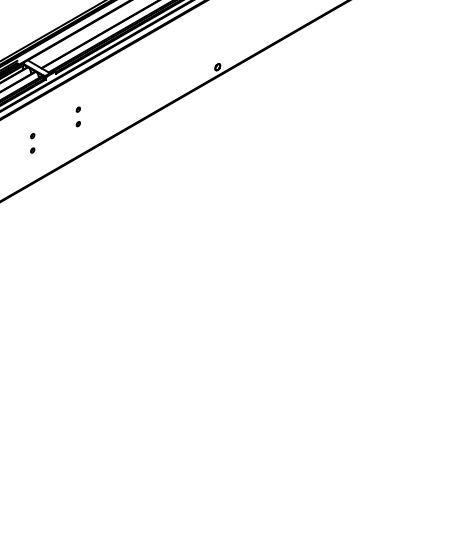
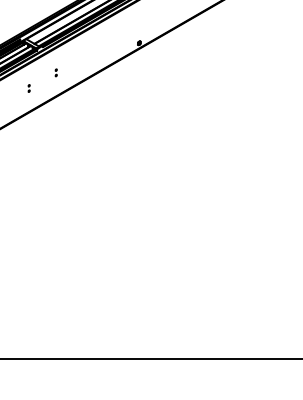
part: (76, 116) -> (55, 72), size x0.62
part: (31, 143) -> (28, 88), size x0.62

